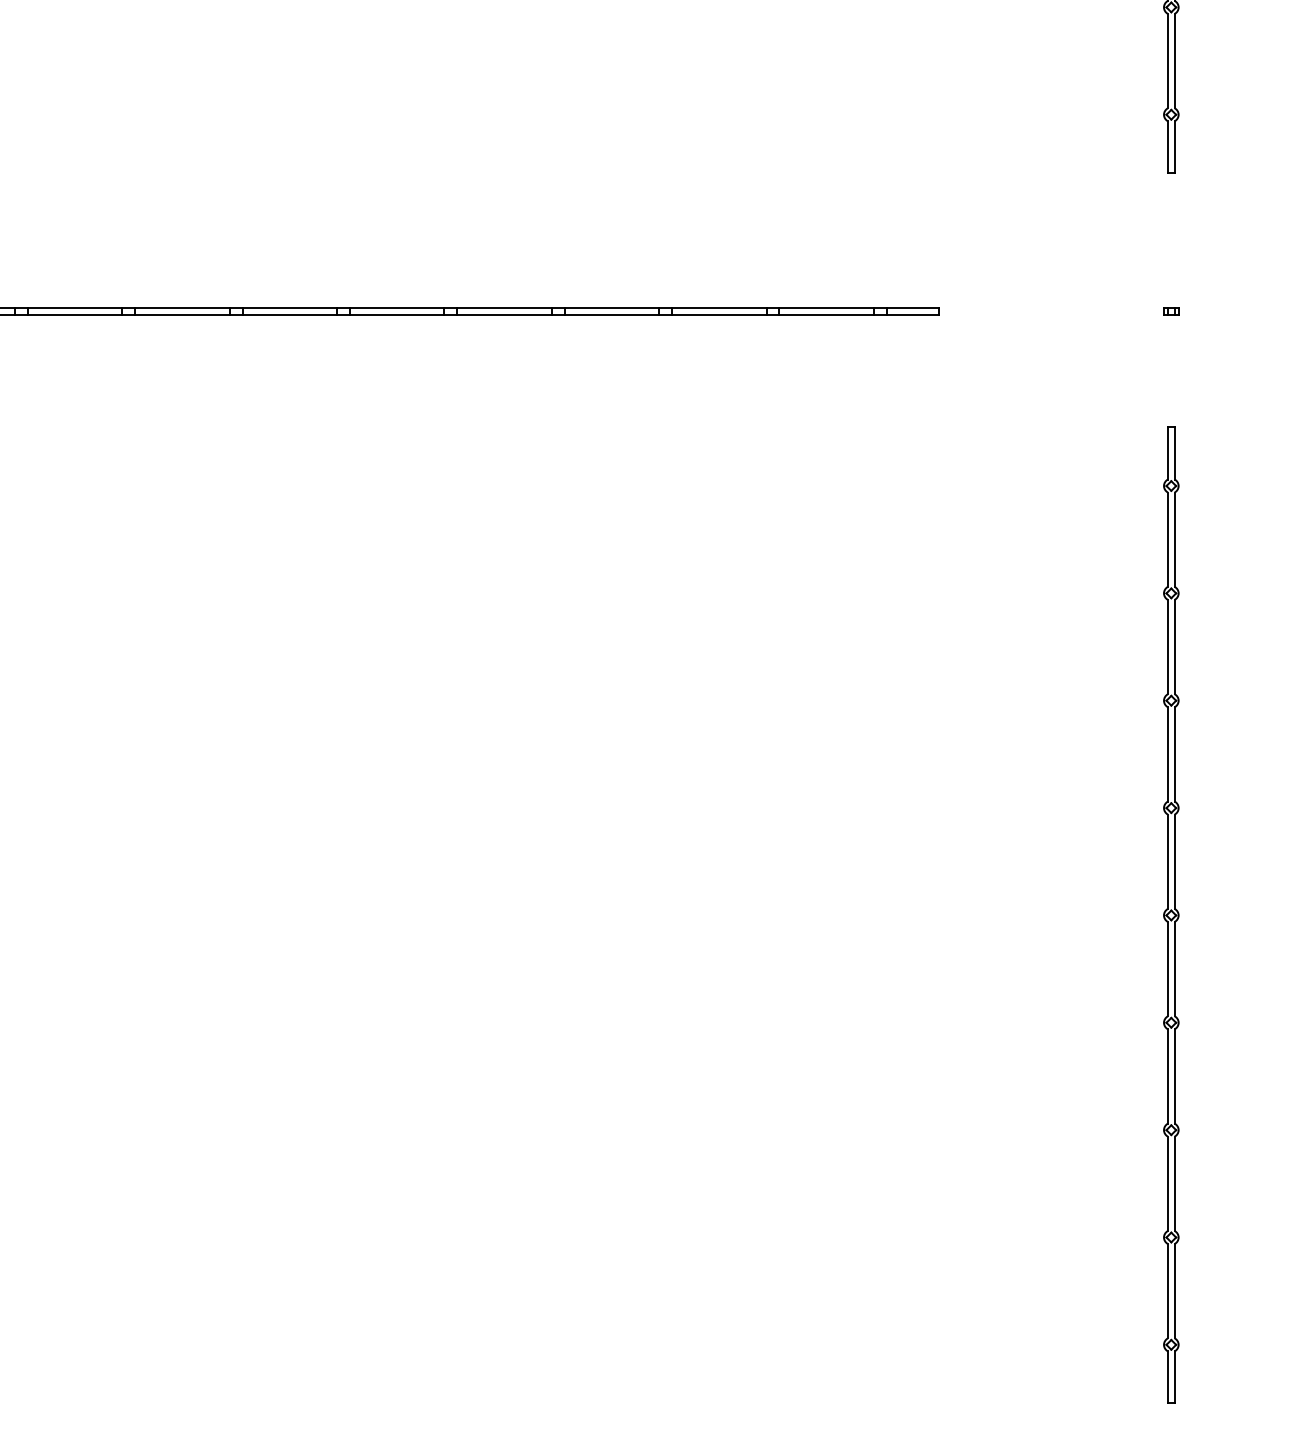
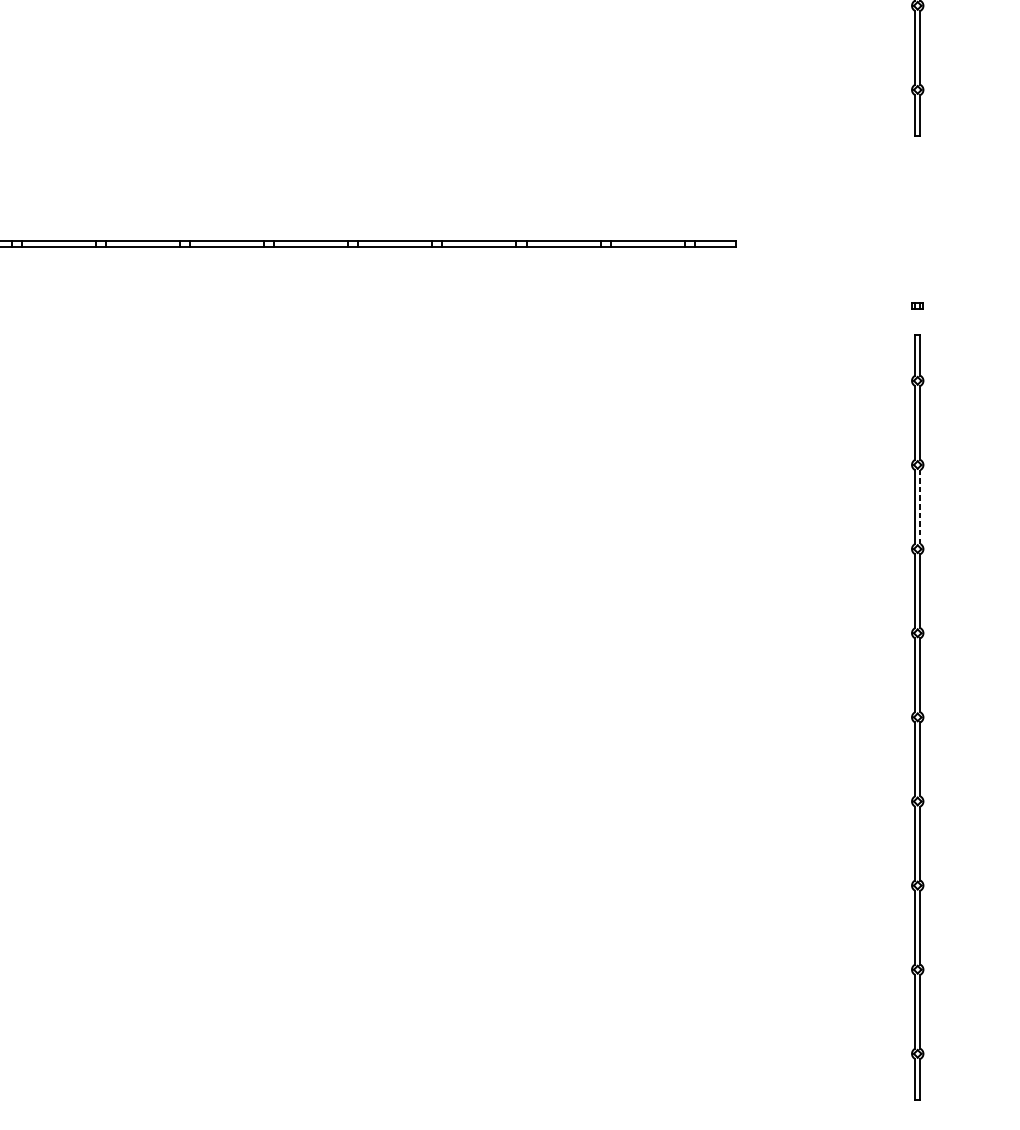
part: (1171, 311) -> (917, 306), moved
line: (1174, 646) -> (920, 506), solid -> dashed

